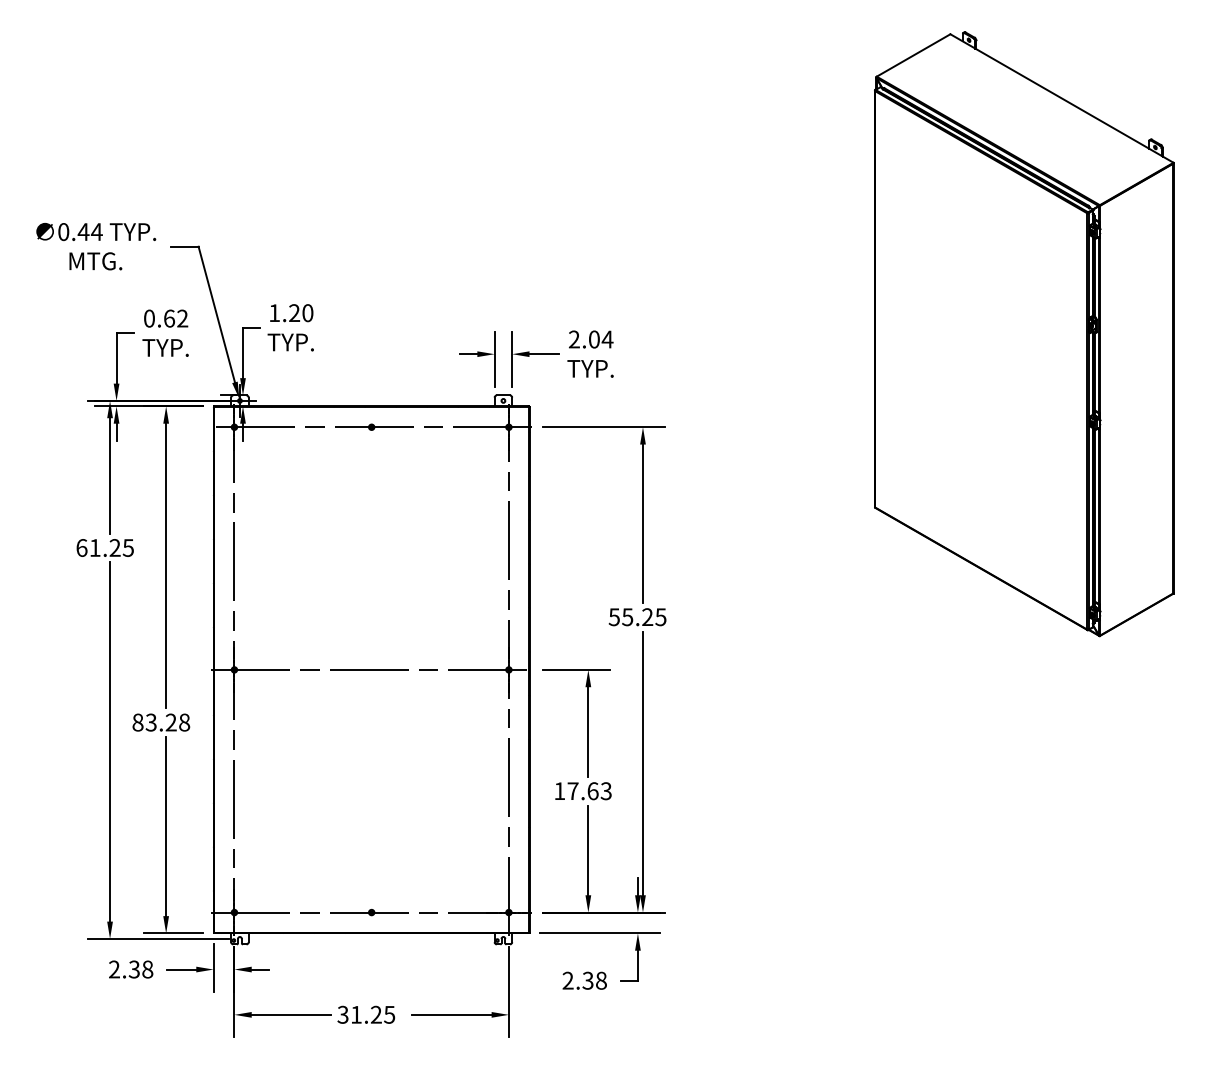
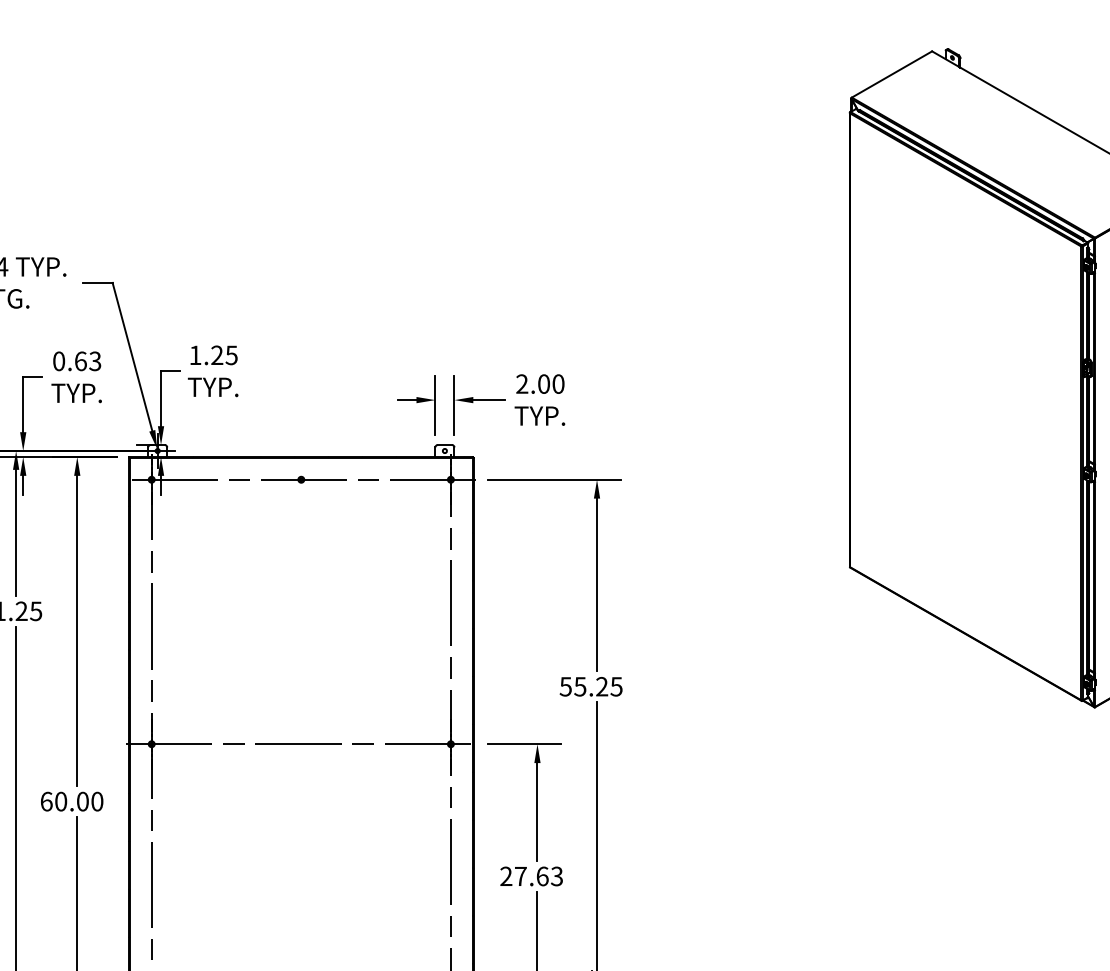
text: (307, 313) -> (231, 355), 1.20 -> 1.25
text: (182, 318) -> (95, 361), 0.62 -> 0.63
text: (607, 339) -> (558, 384), 2.04 -> 2.00
text: (161, 722) -> (72, 801), 83.28 -> 60.00
text: (559, 790) -> (506, 875), 17.63 -> 27.63

